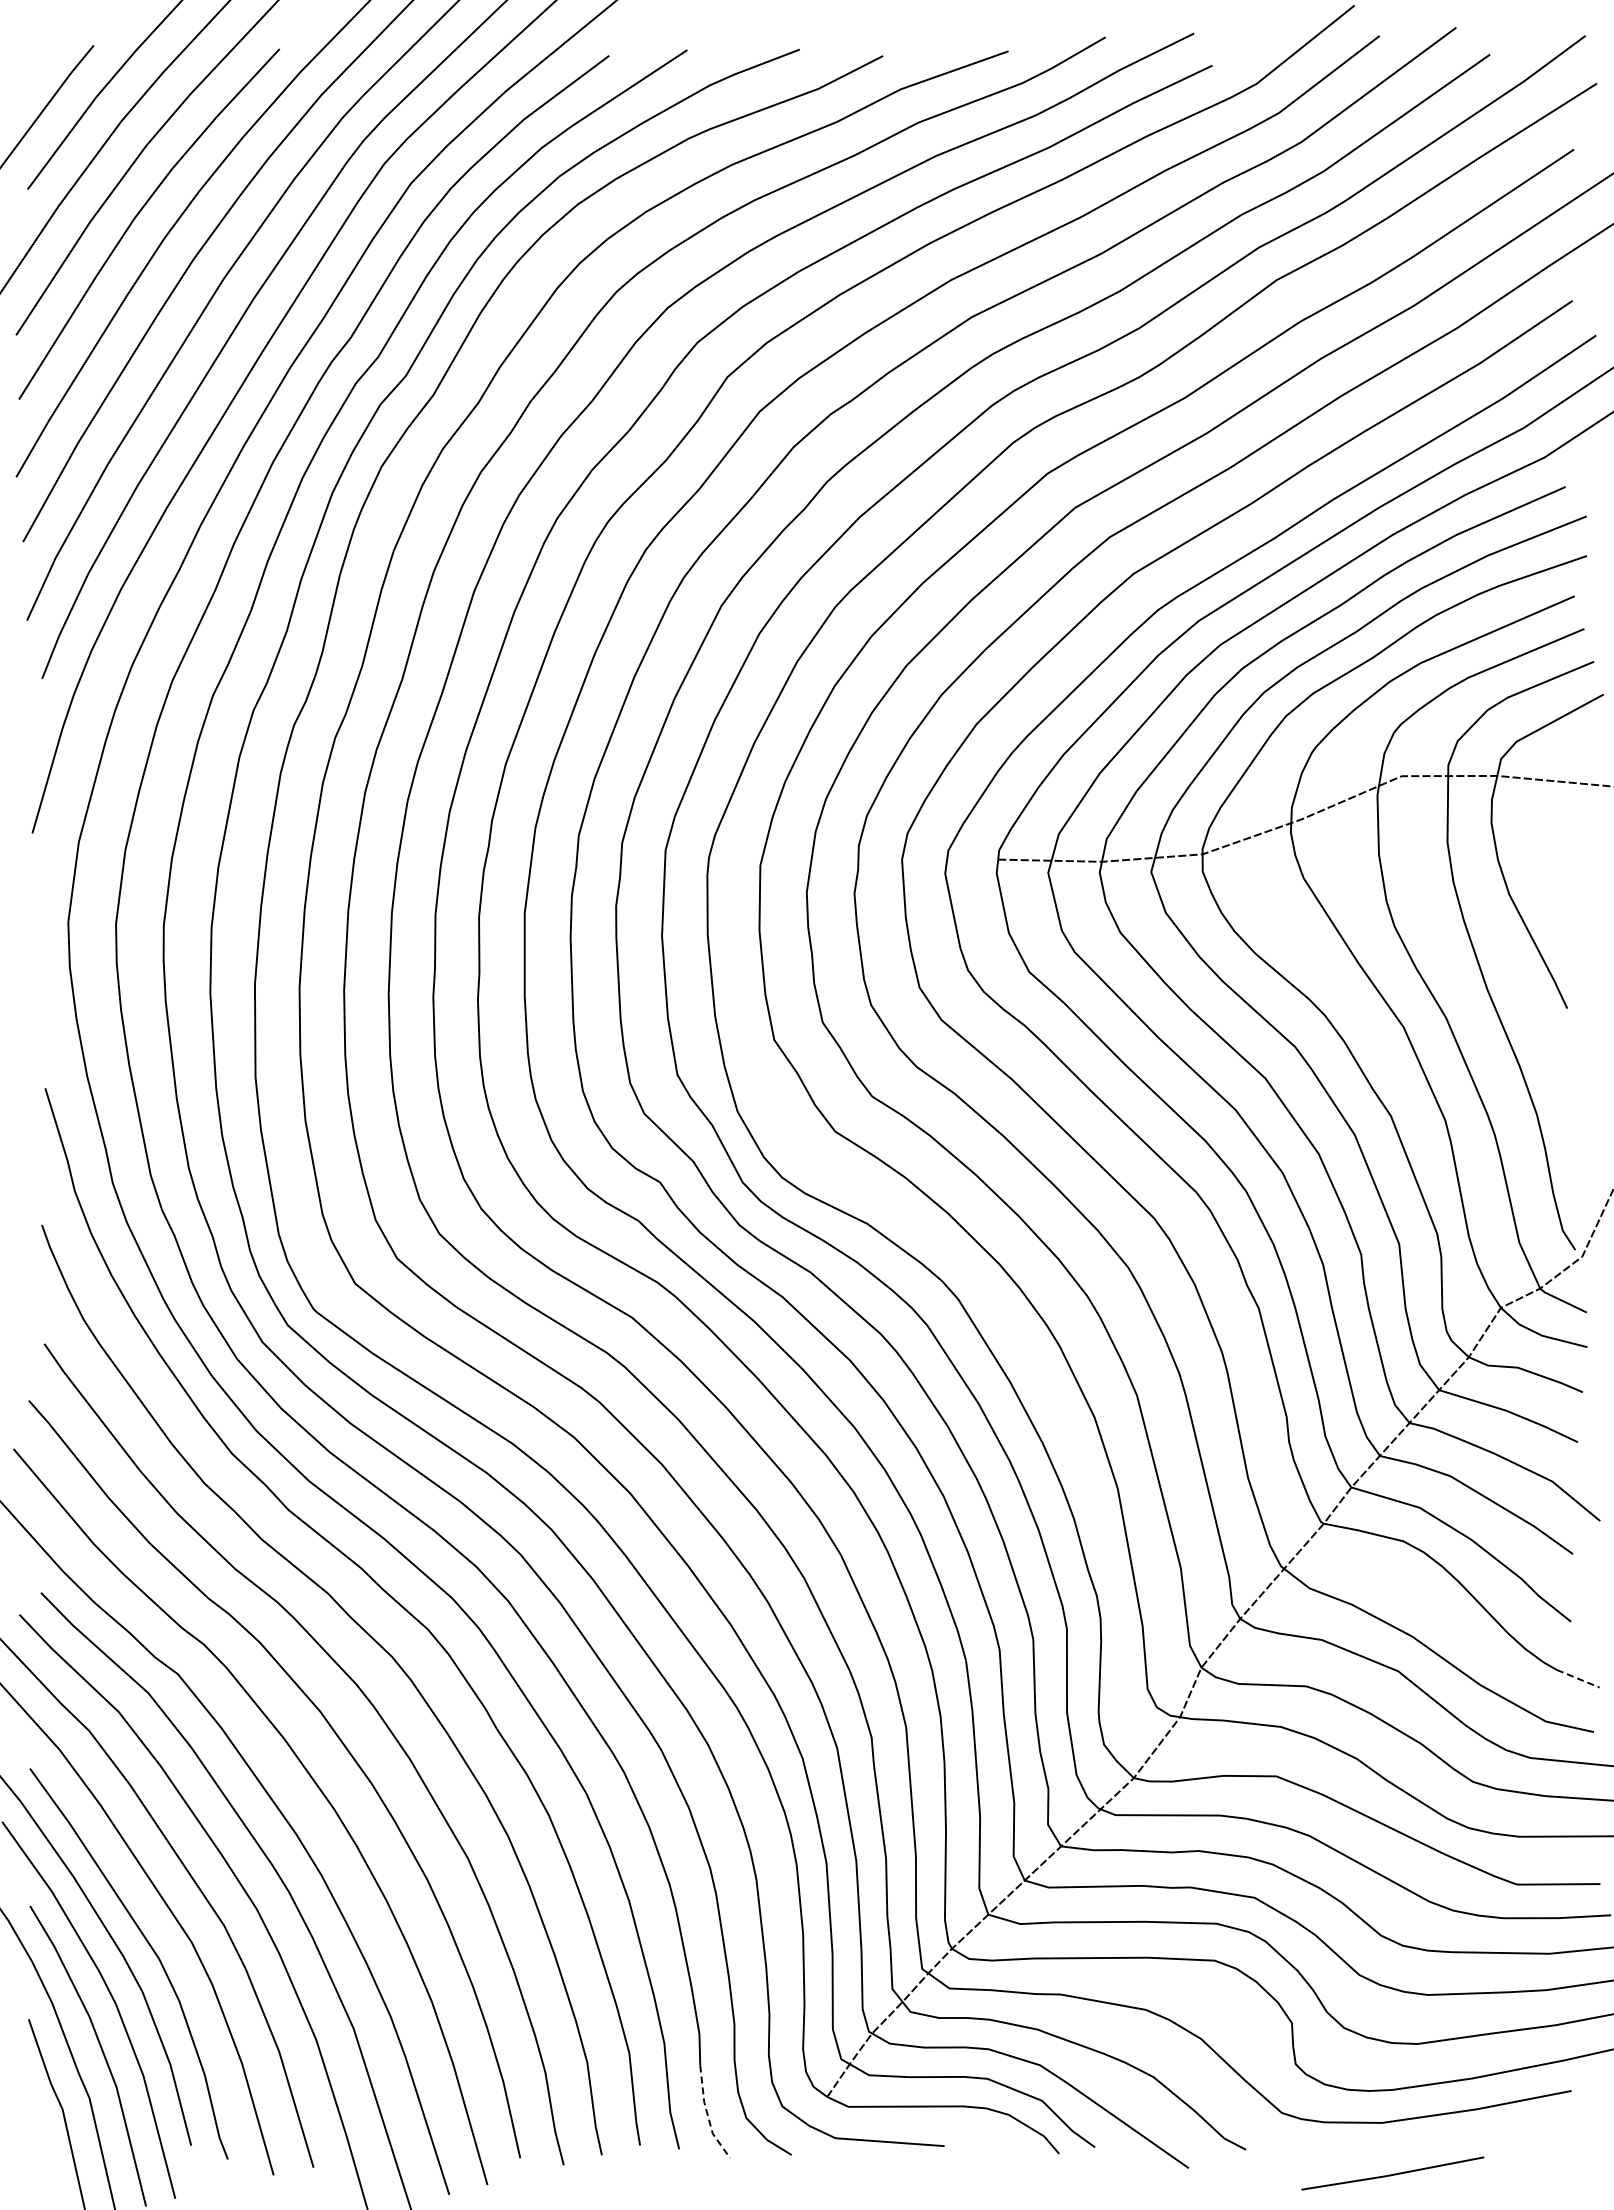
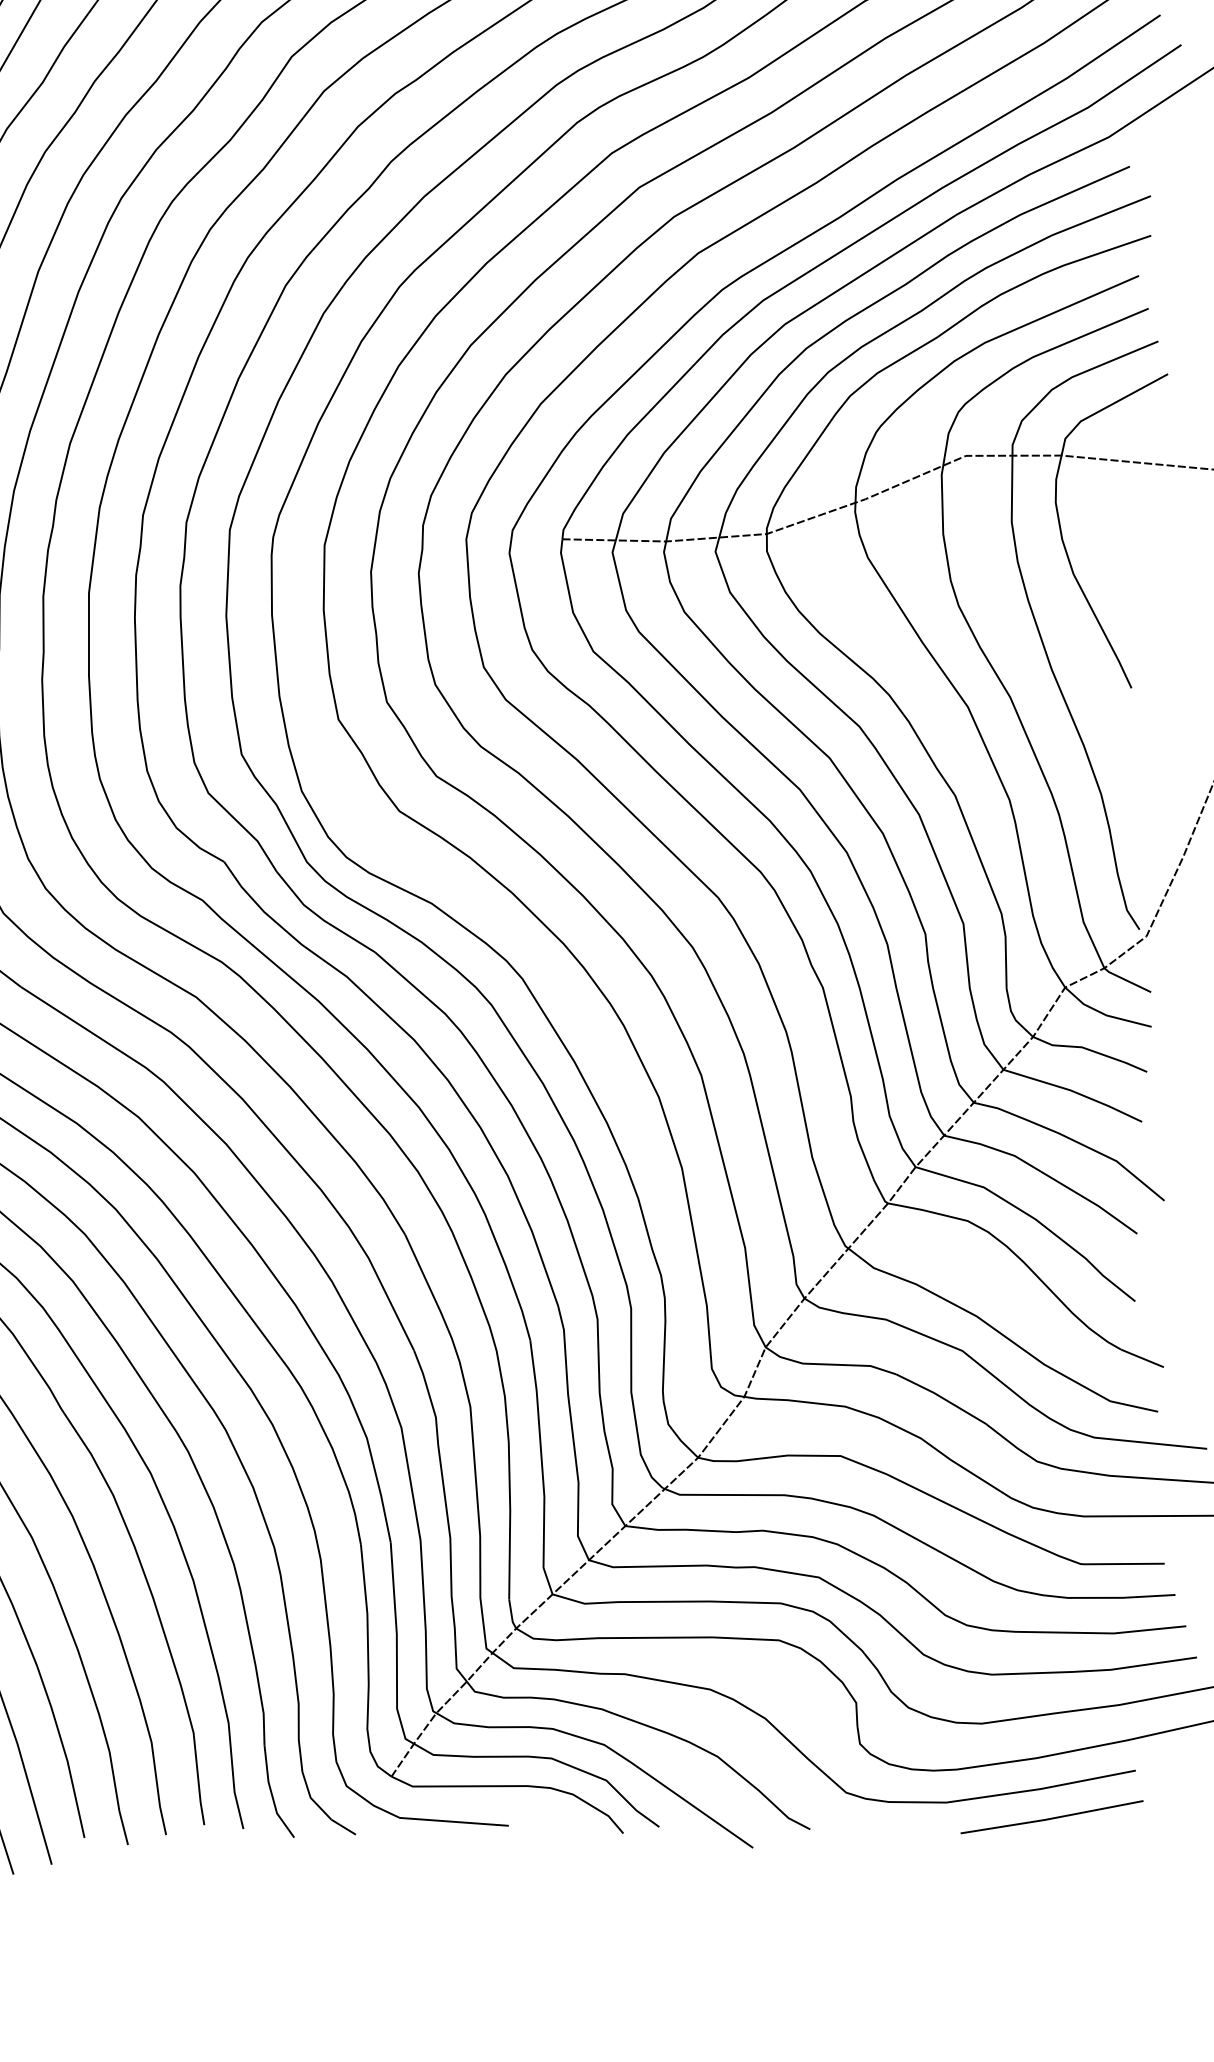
line: (1578, 1678) -> (1142, 1358), dashed -> solid
line: (707, 2114) -> (271, 1794), dashed -> solid
line: (1393, 2173) -> (1052, 1817), moved

